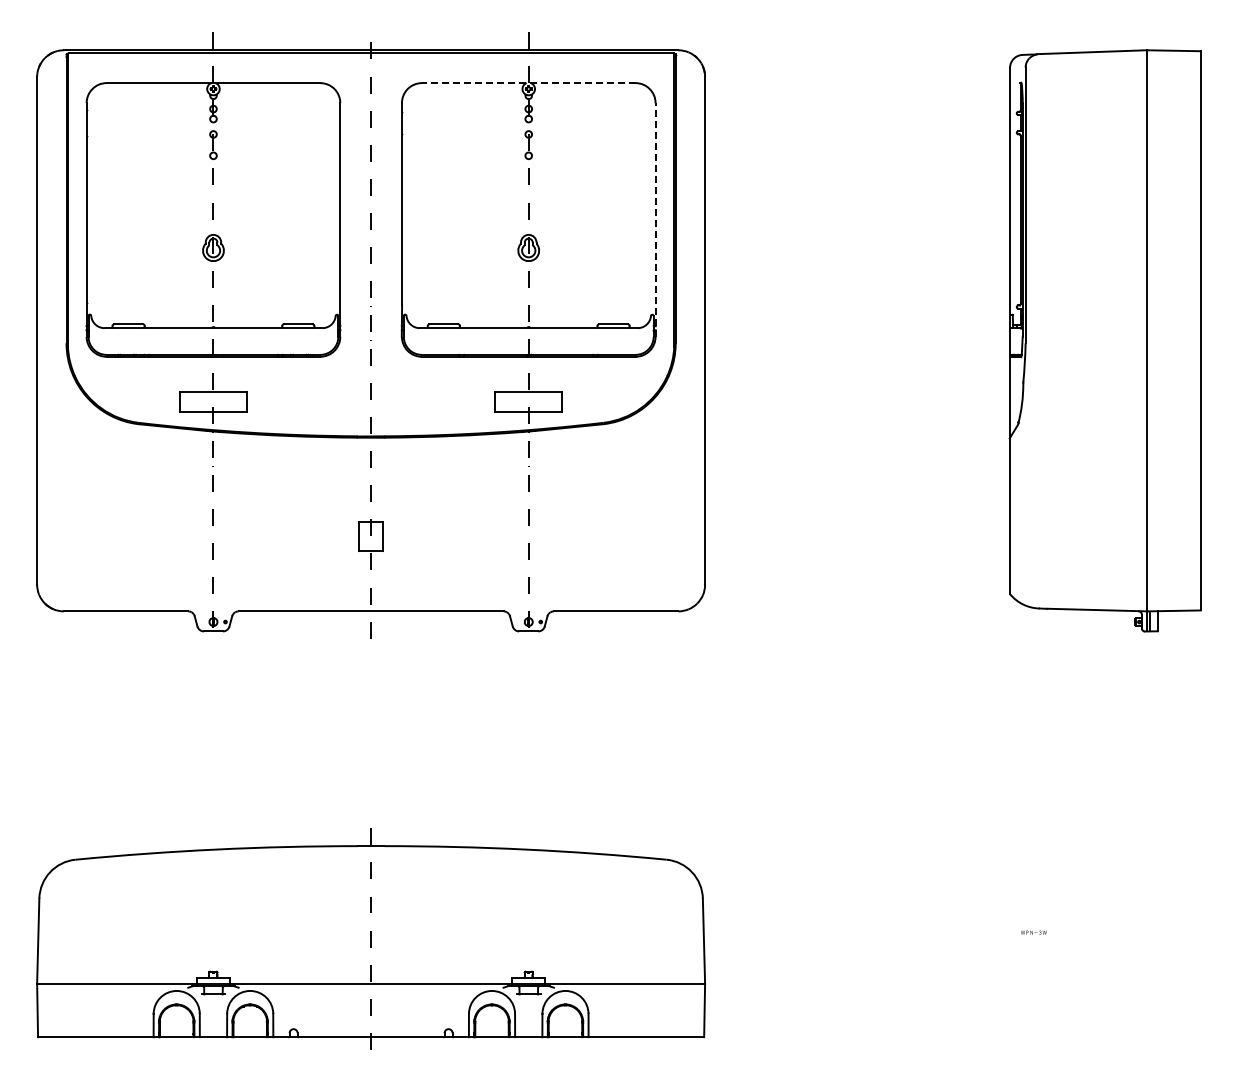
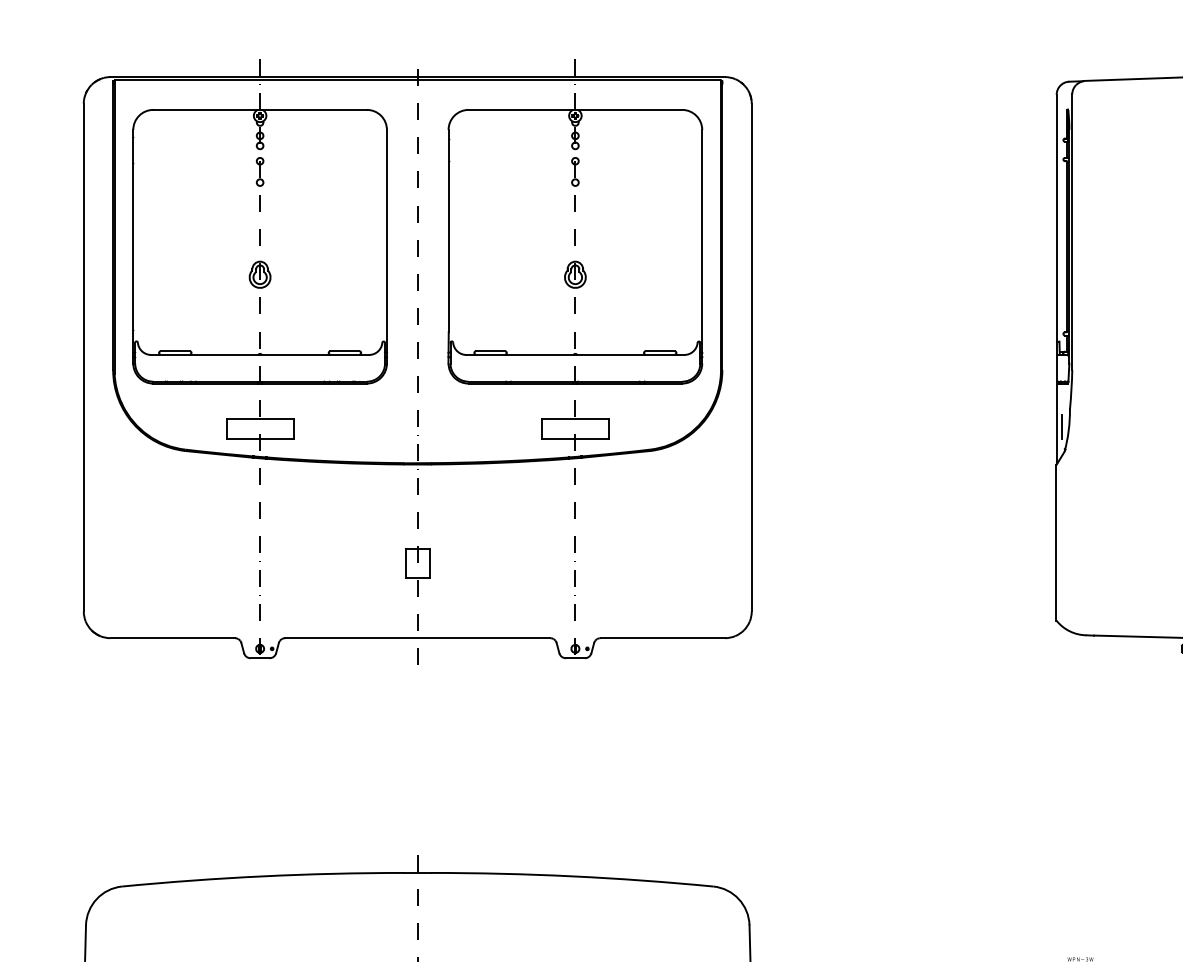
line: (528, 83) -> (575, 110), dashed -> solid
line: (655, 219) -> (702, 246), dashed -> solid
line: (1015, 400) -> (1062, 427), added

